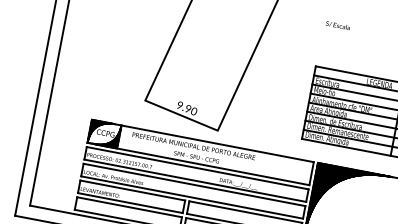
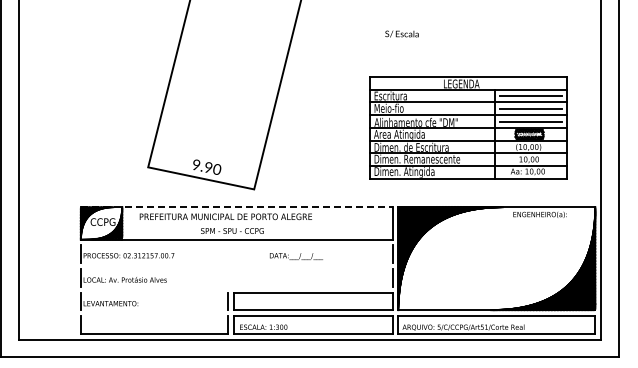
text: (337, 25) -> (401, 33), moved
line: (202, 141) -> (236, 207), solid -> dashed
line: (197, 168) -> (236, 245), removed
line: (195, 181) -> (236, 263), removed
line: (194, 184) -> (236, 268), removed
line: (132, 190) -> (154, 292), removed
line: (192, 197) -> (236, 286), removed
line: (130, 203) -> (154, 310), removed
line: (129, 207) -> (154, 316), removed

